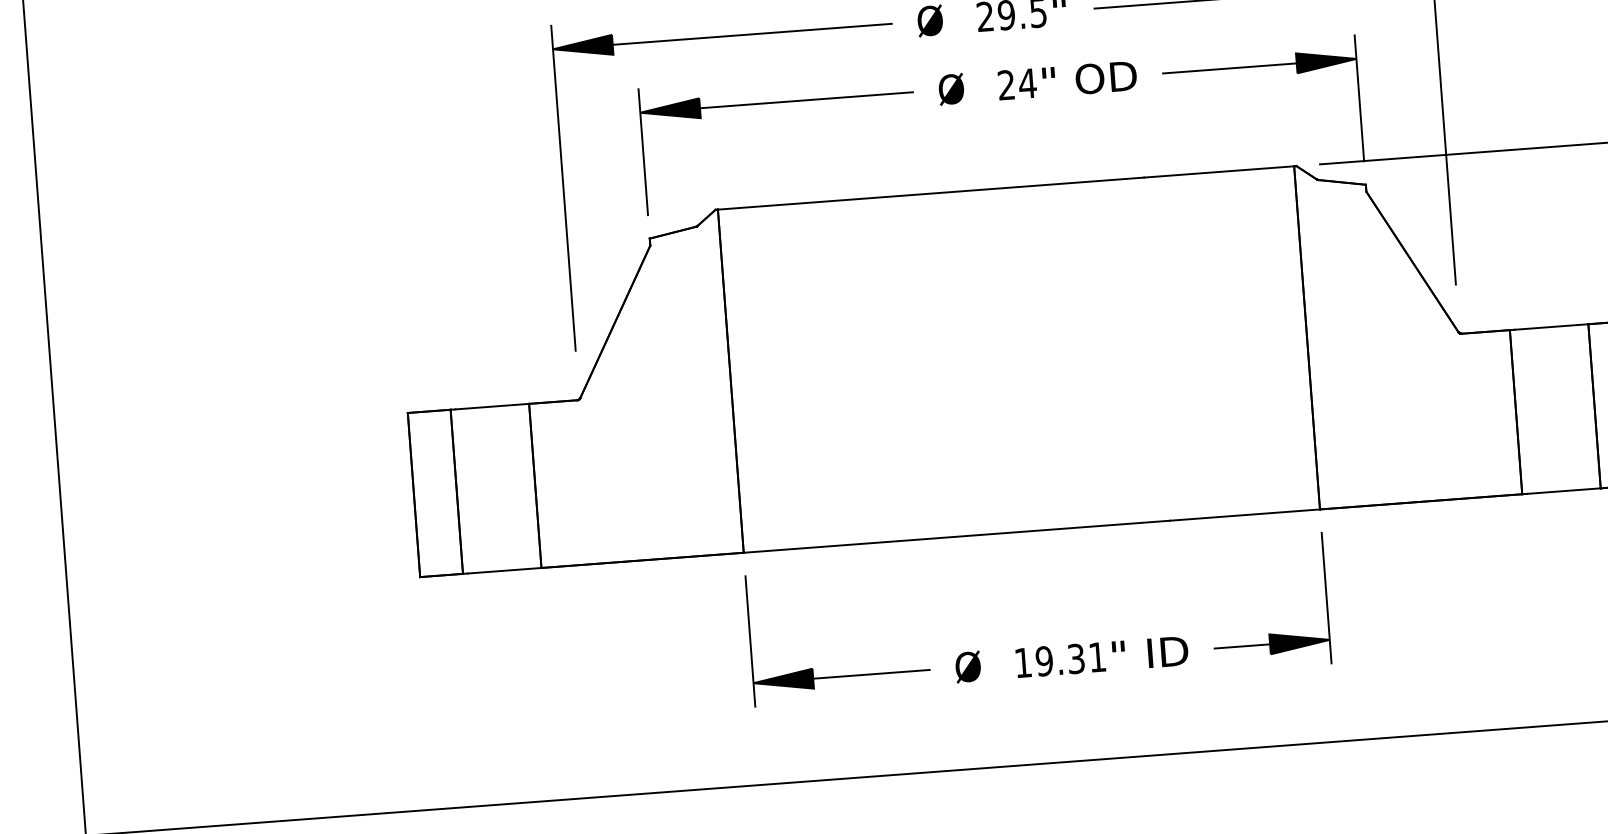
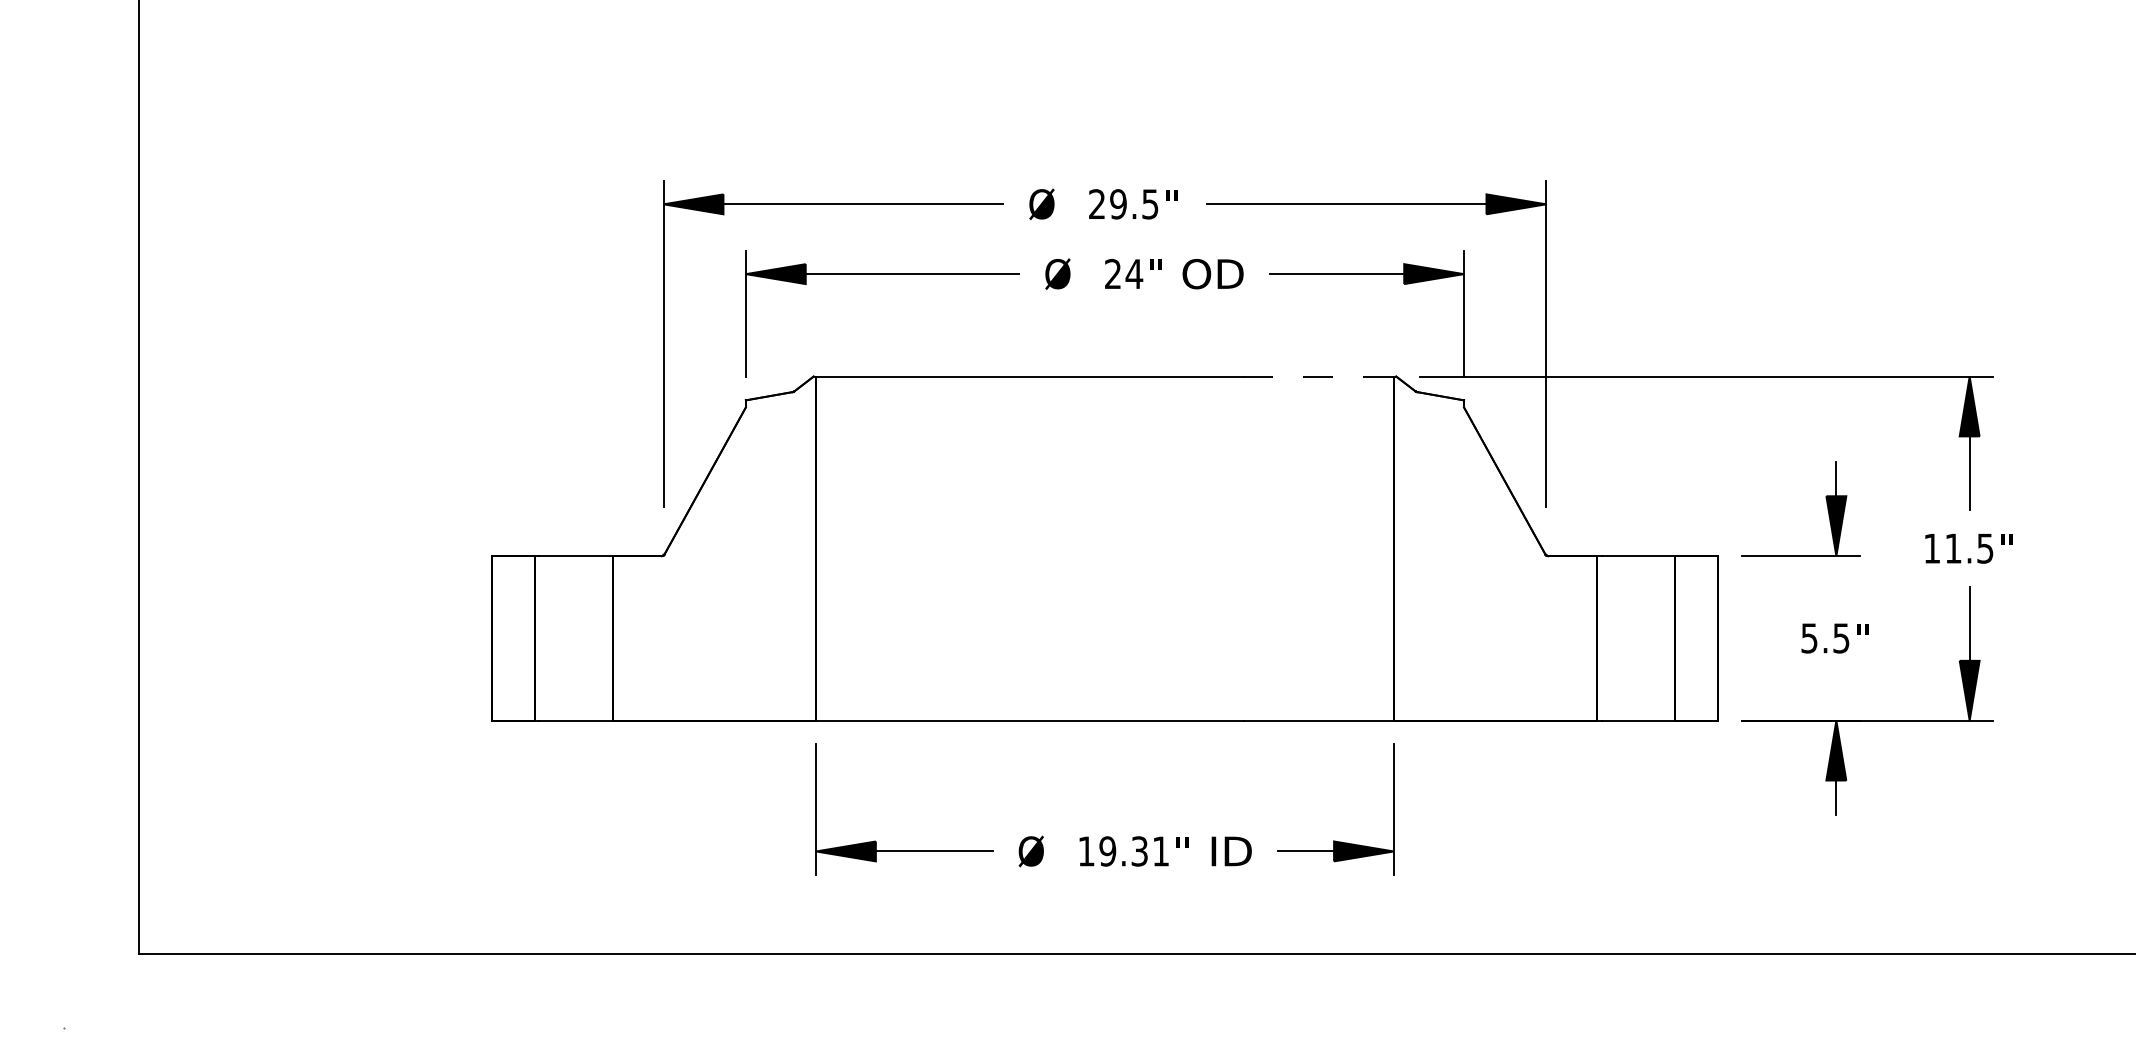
line: (1219, 171) -> (1319, 376), solid -> dashed

